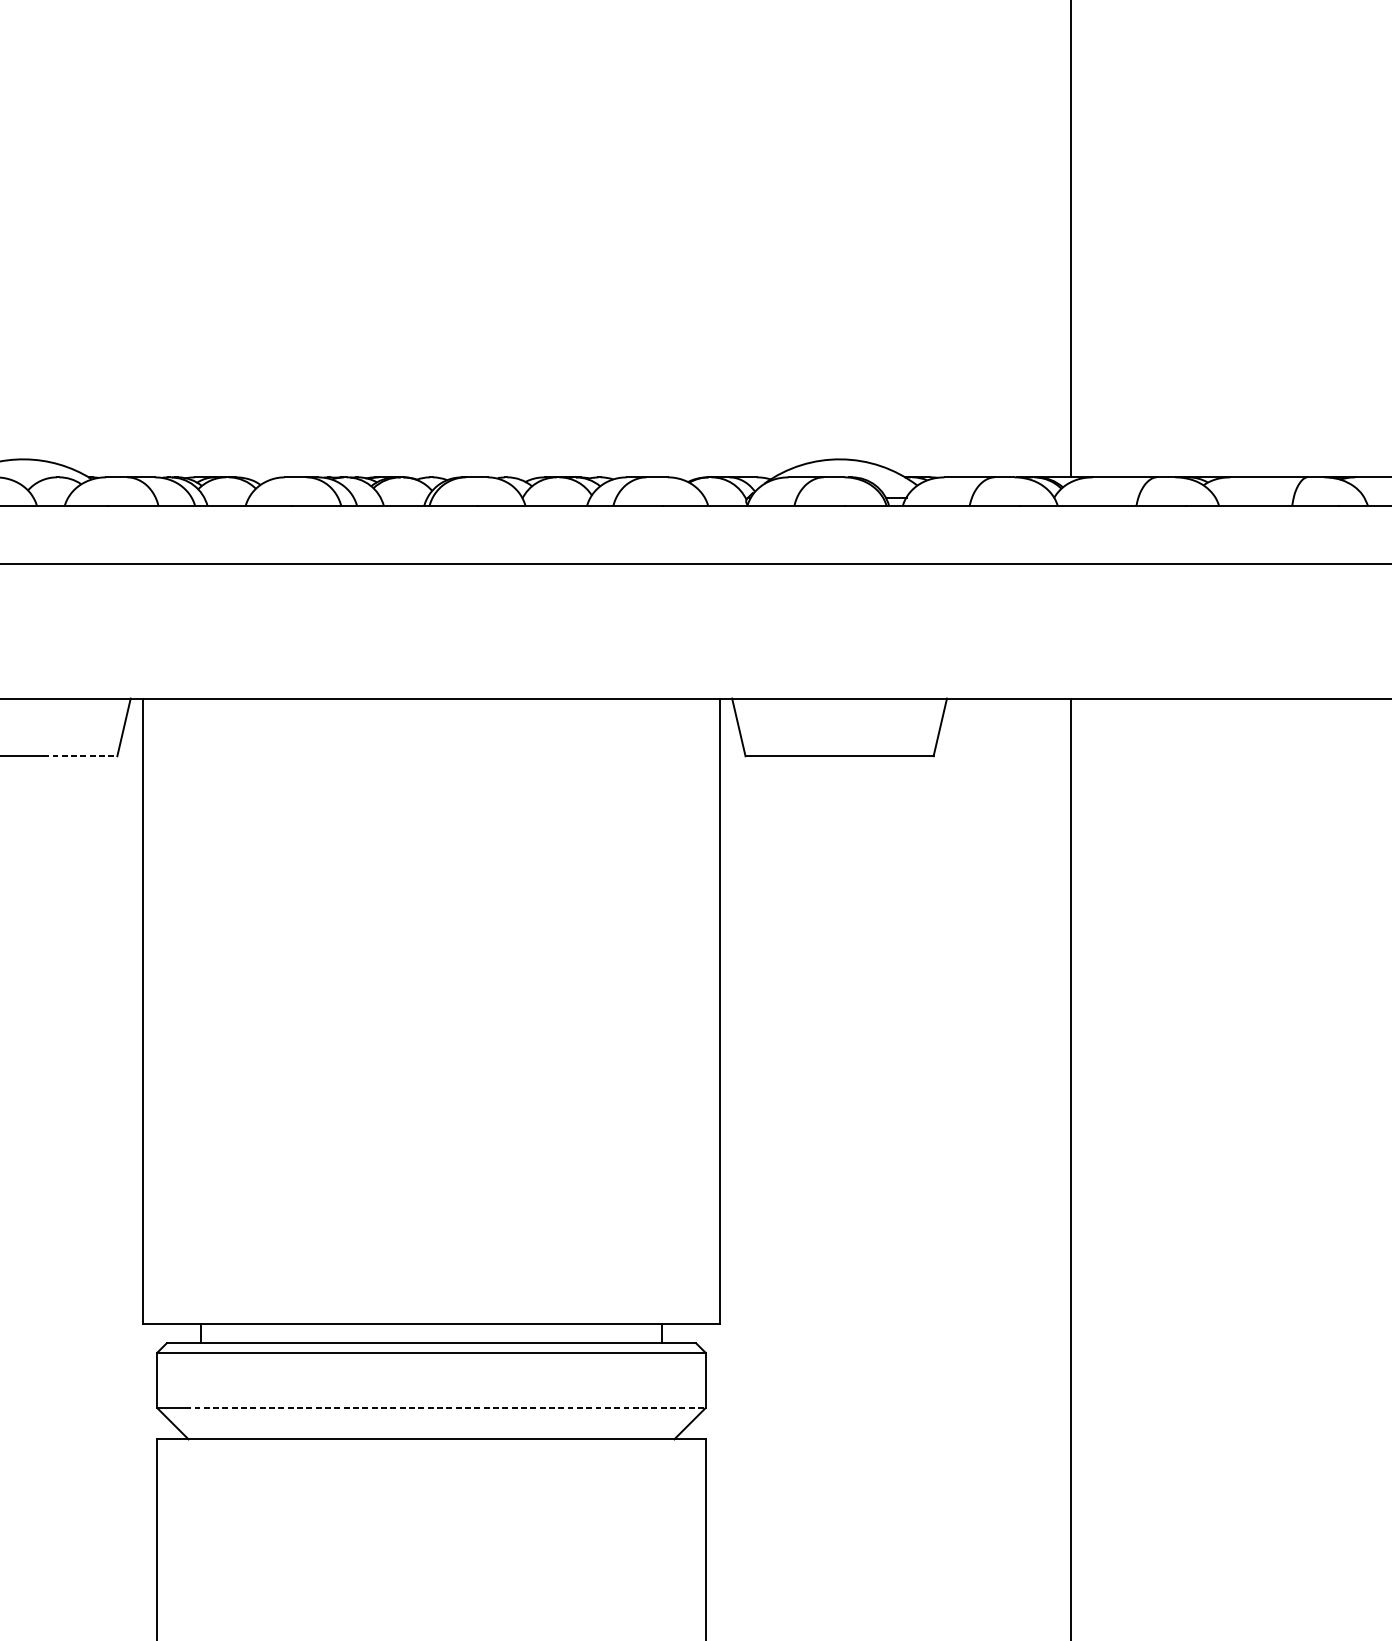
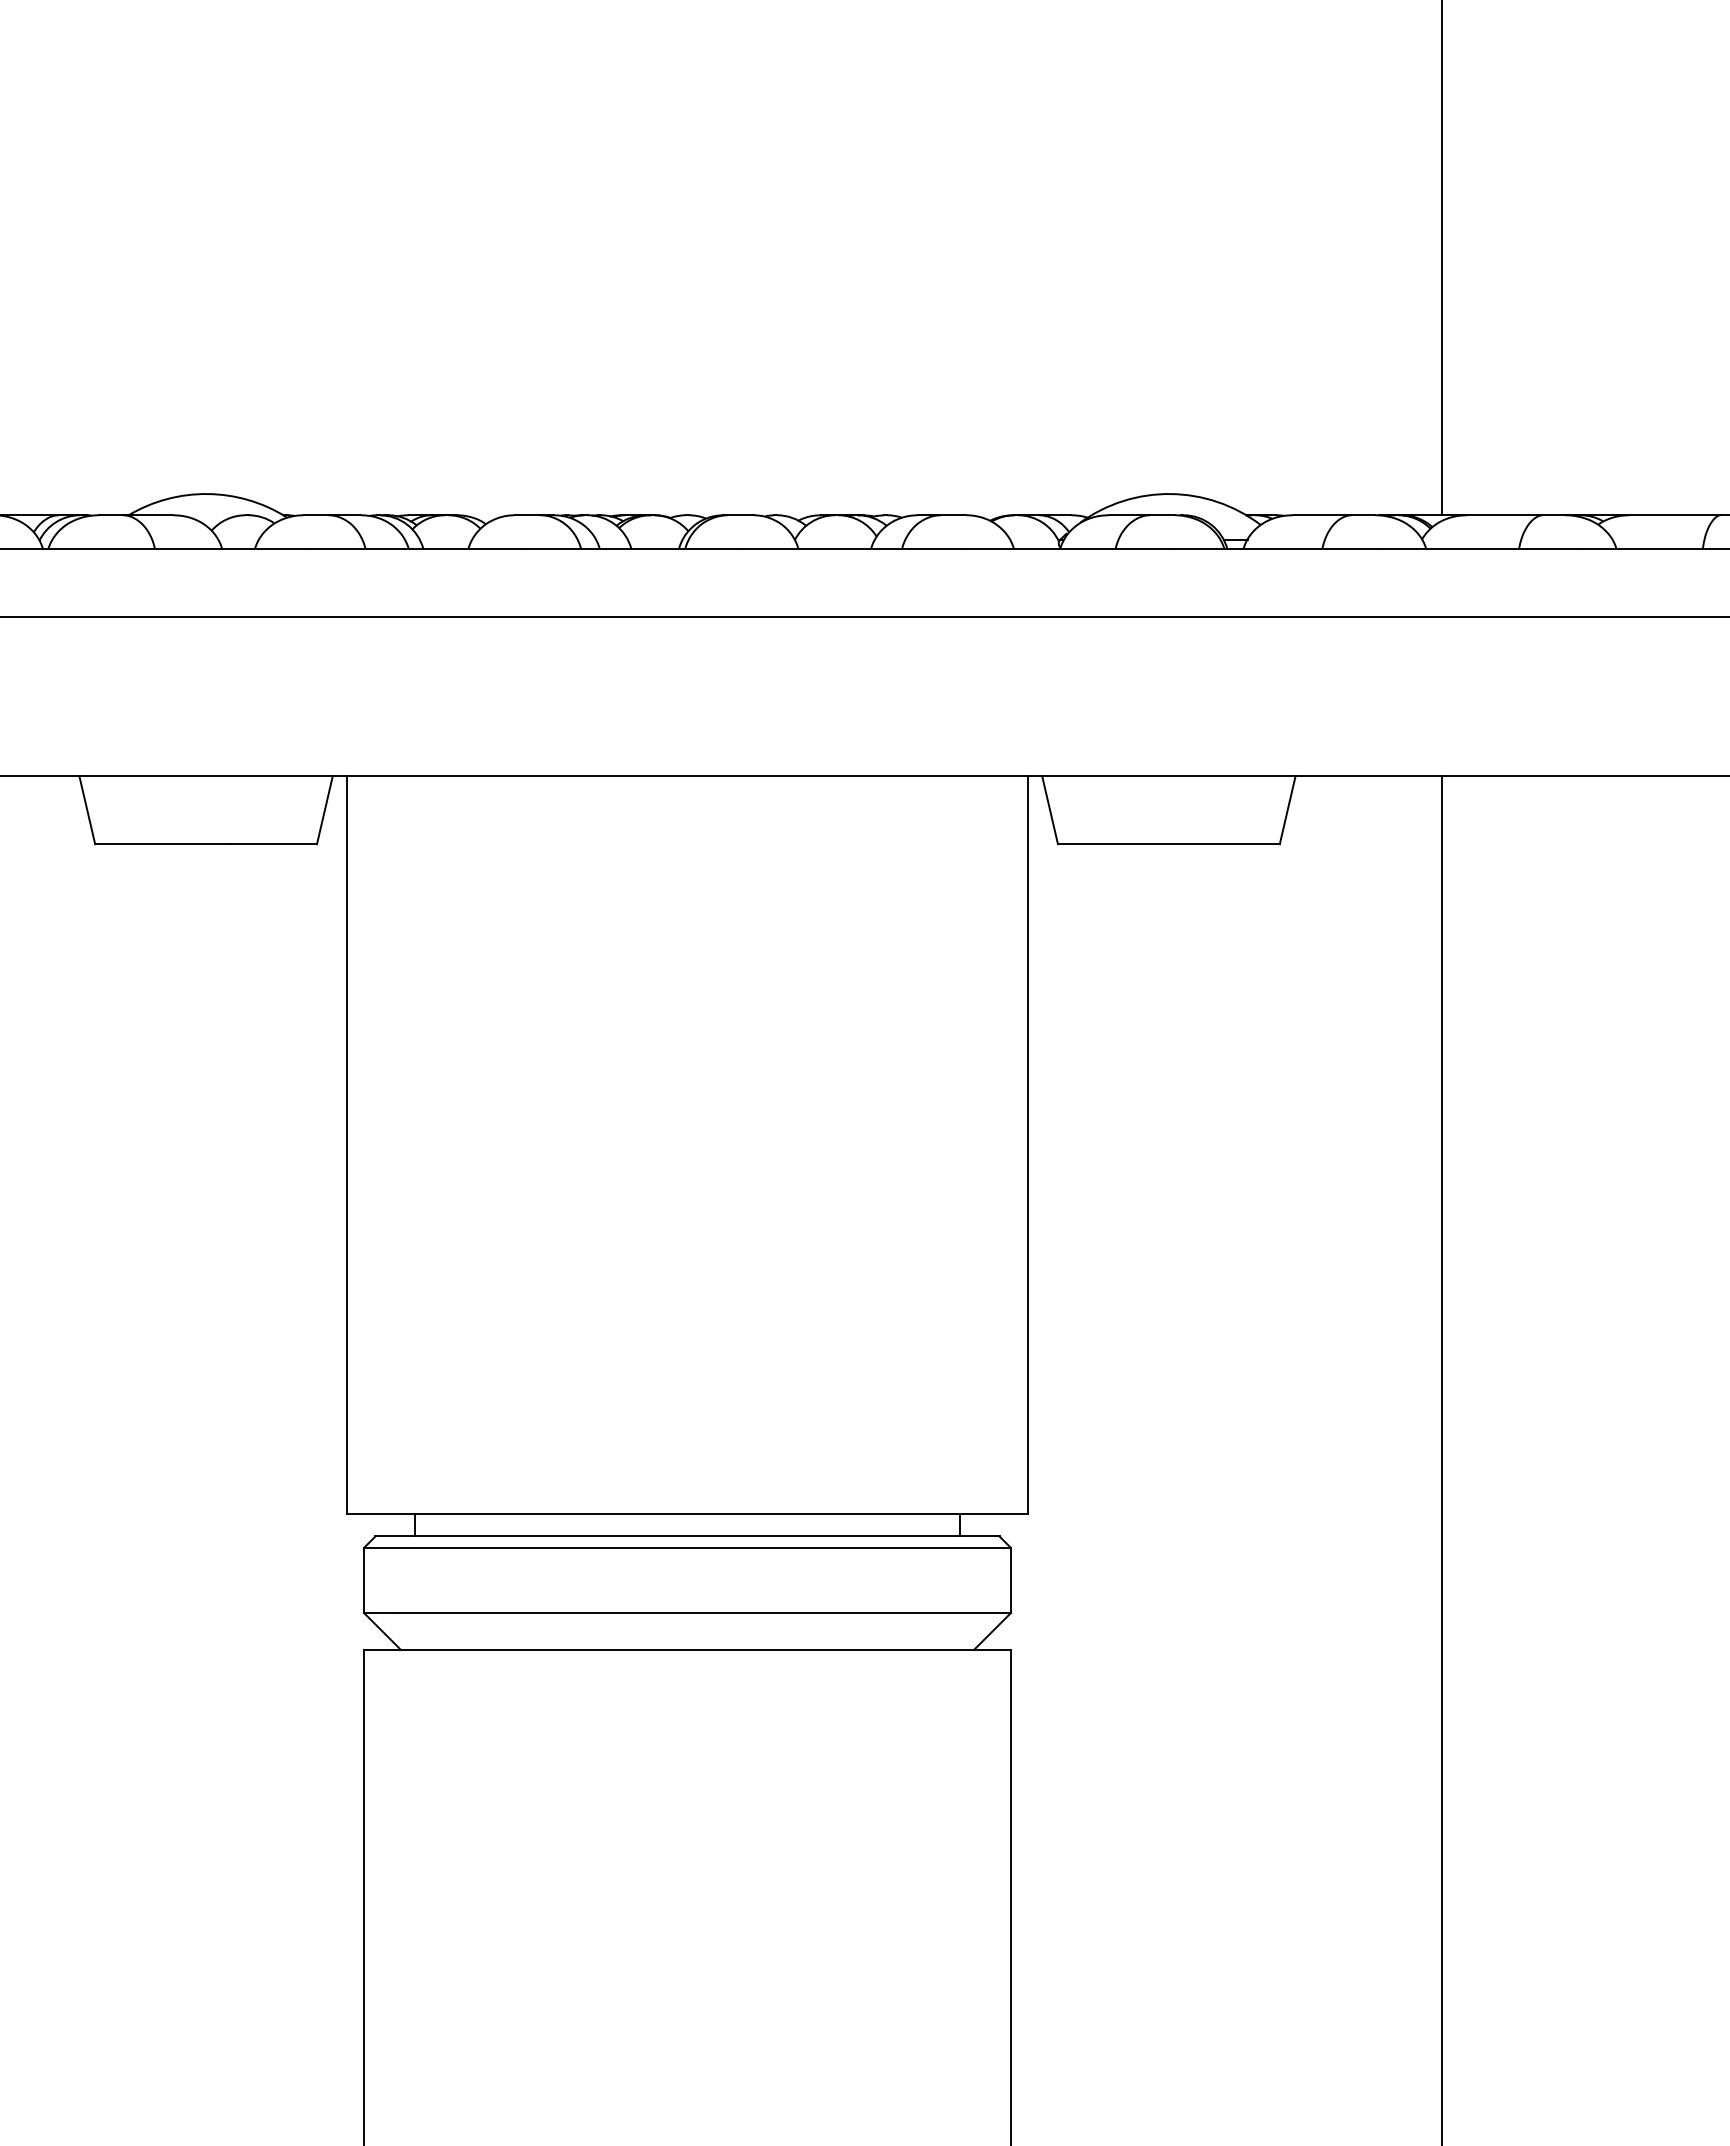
line: (80, 756) -> (273, 844), dashed -> solid
line: (445, 1408) -> (703, 1613), dashed -> solid

